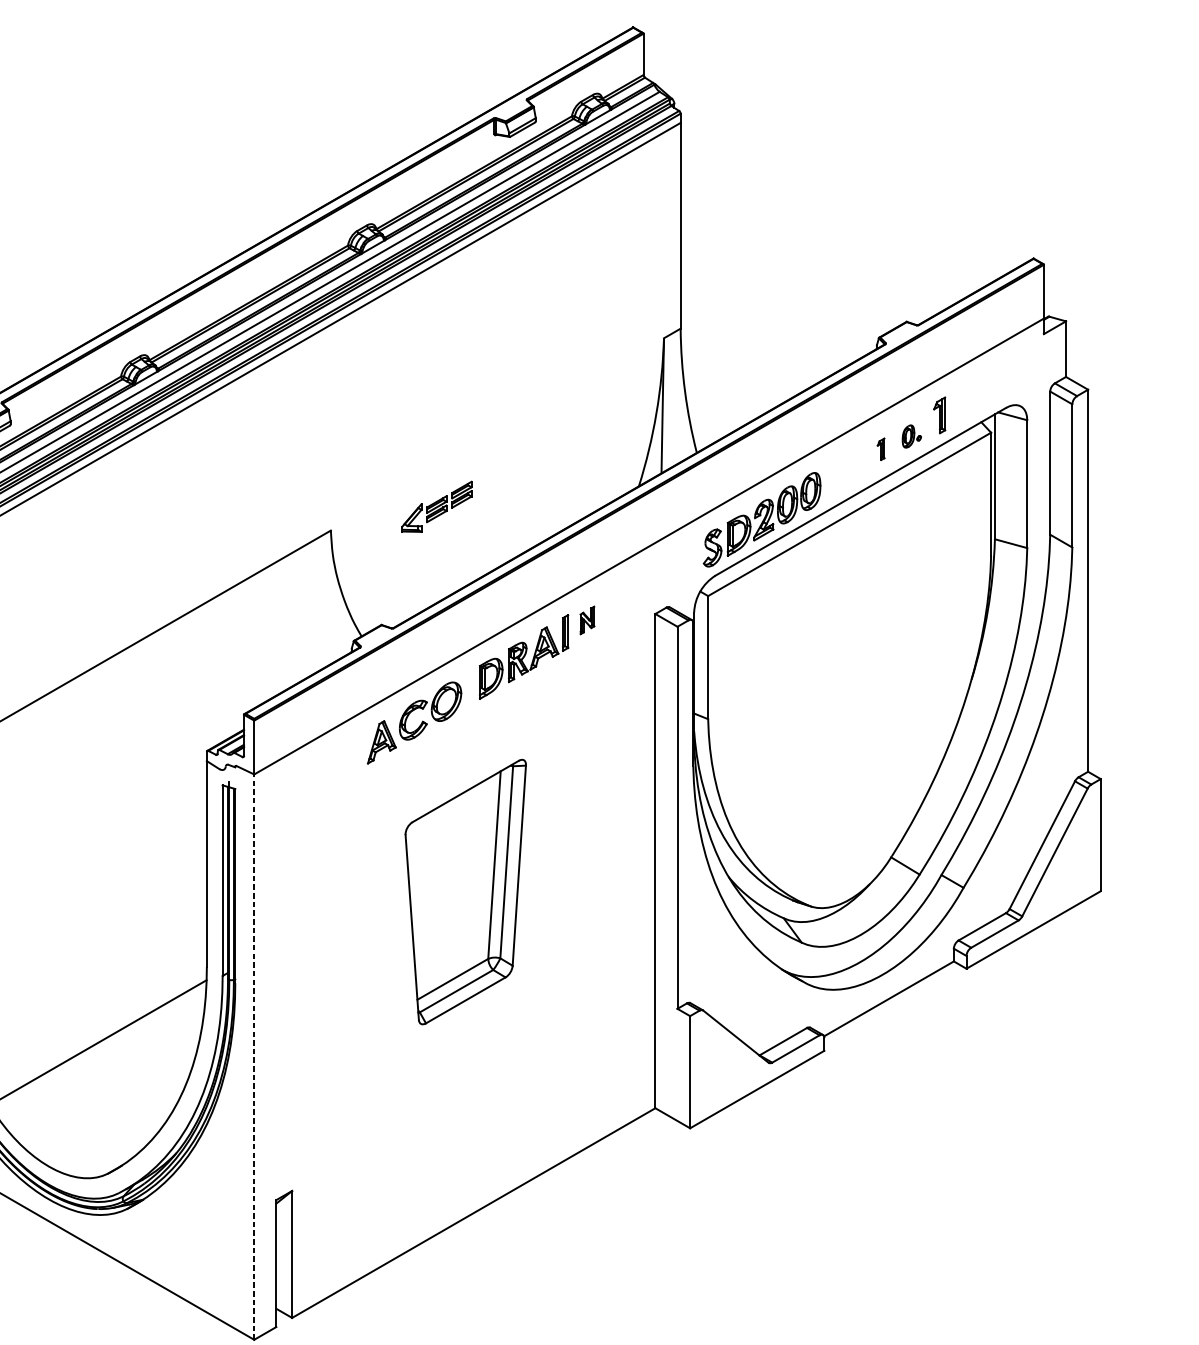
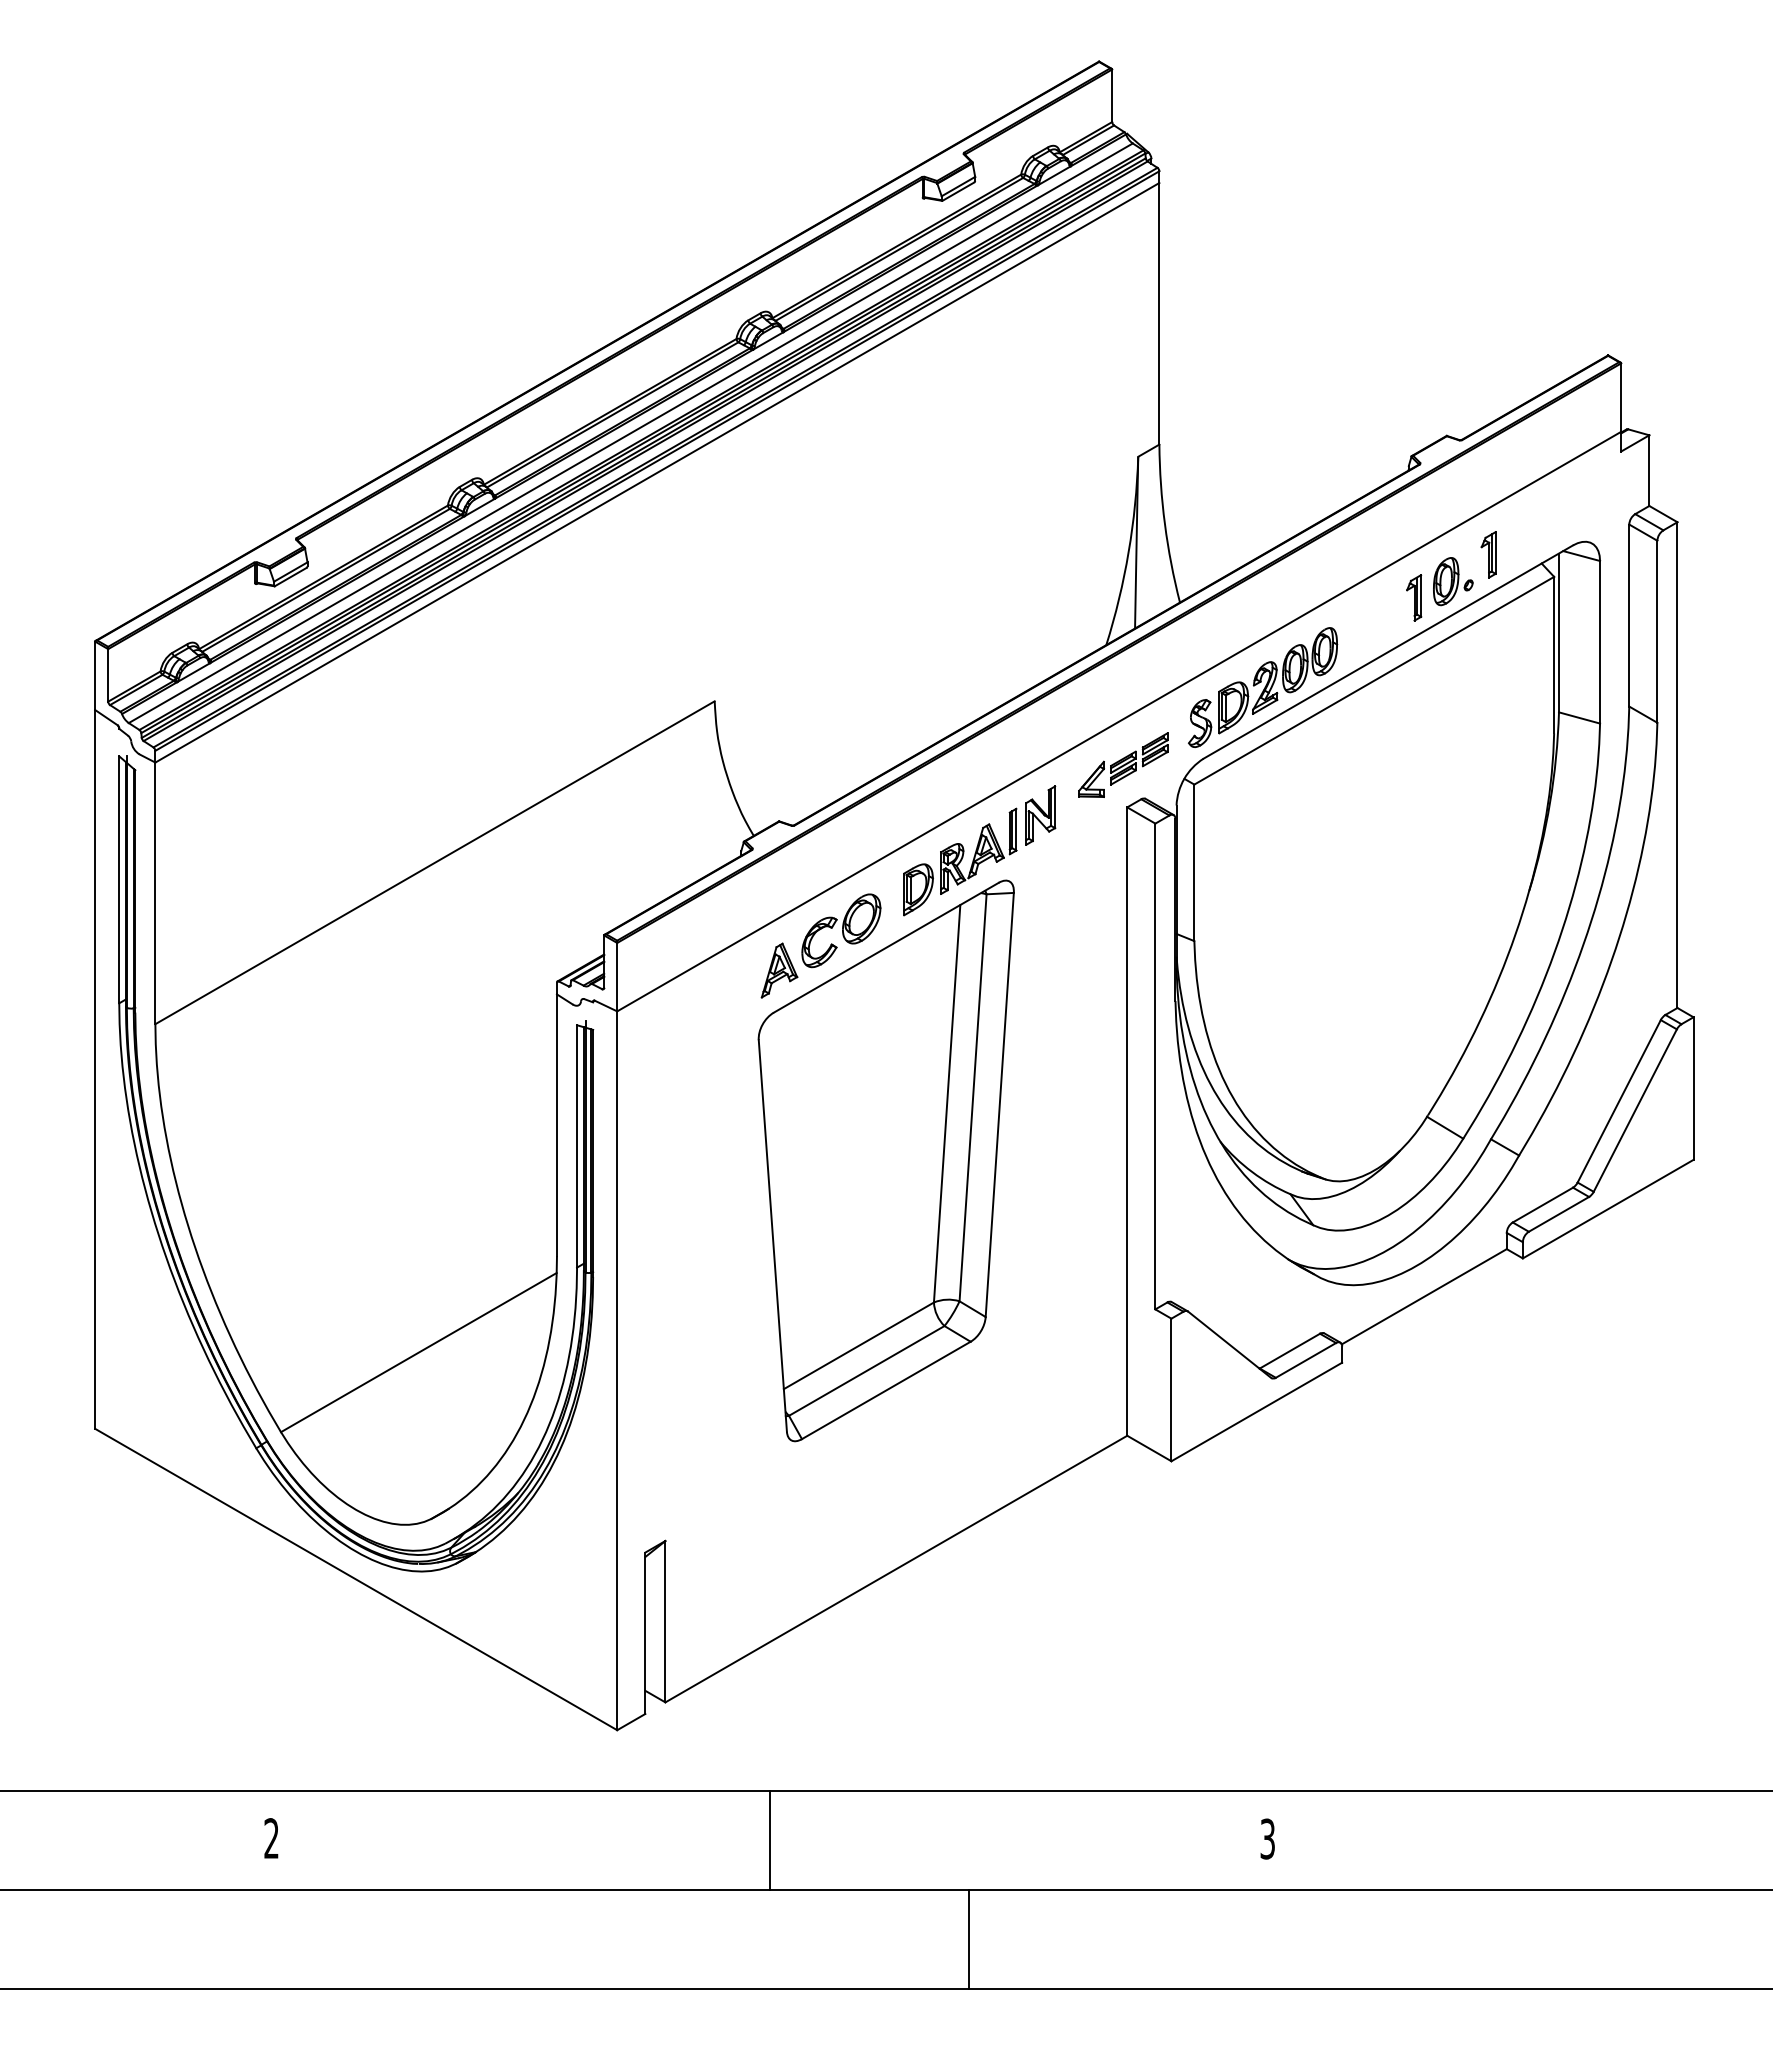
part: (911, 436) -> (1453, 581), size x1.67
part: (881, 448) -> (1414, 597), size x1.67
part: (436, 506) -> (1123, 764), moved
part: (587, 620) -> (1040, 815), size x1.67
part: (465, 891) -> (885, 1160), size x1.67
line: (254, 1056) -> (617, 1370), dashed -> solid

